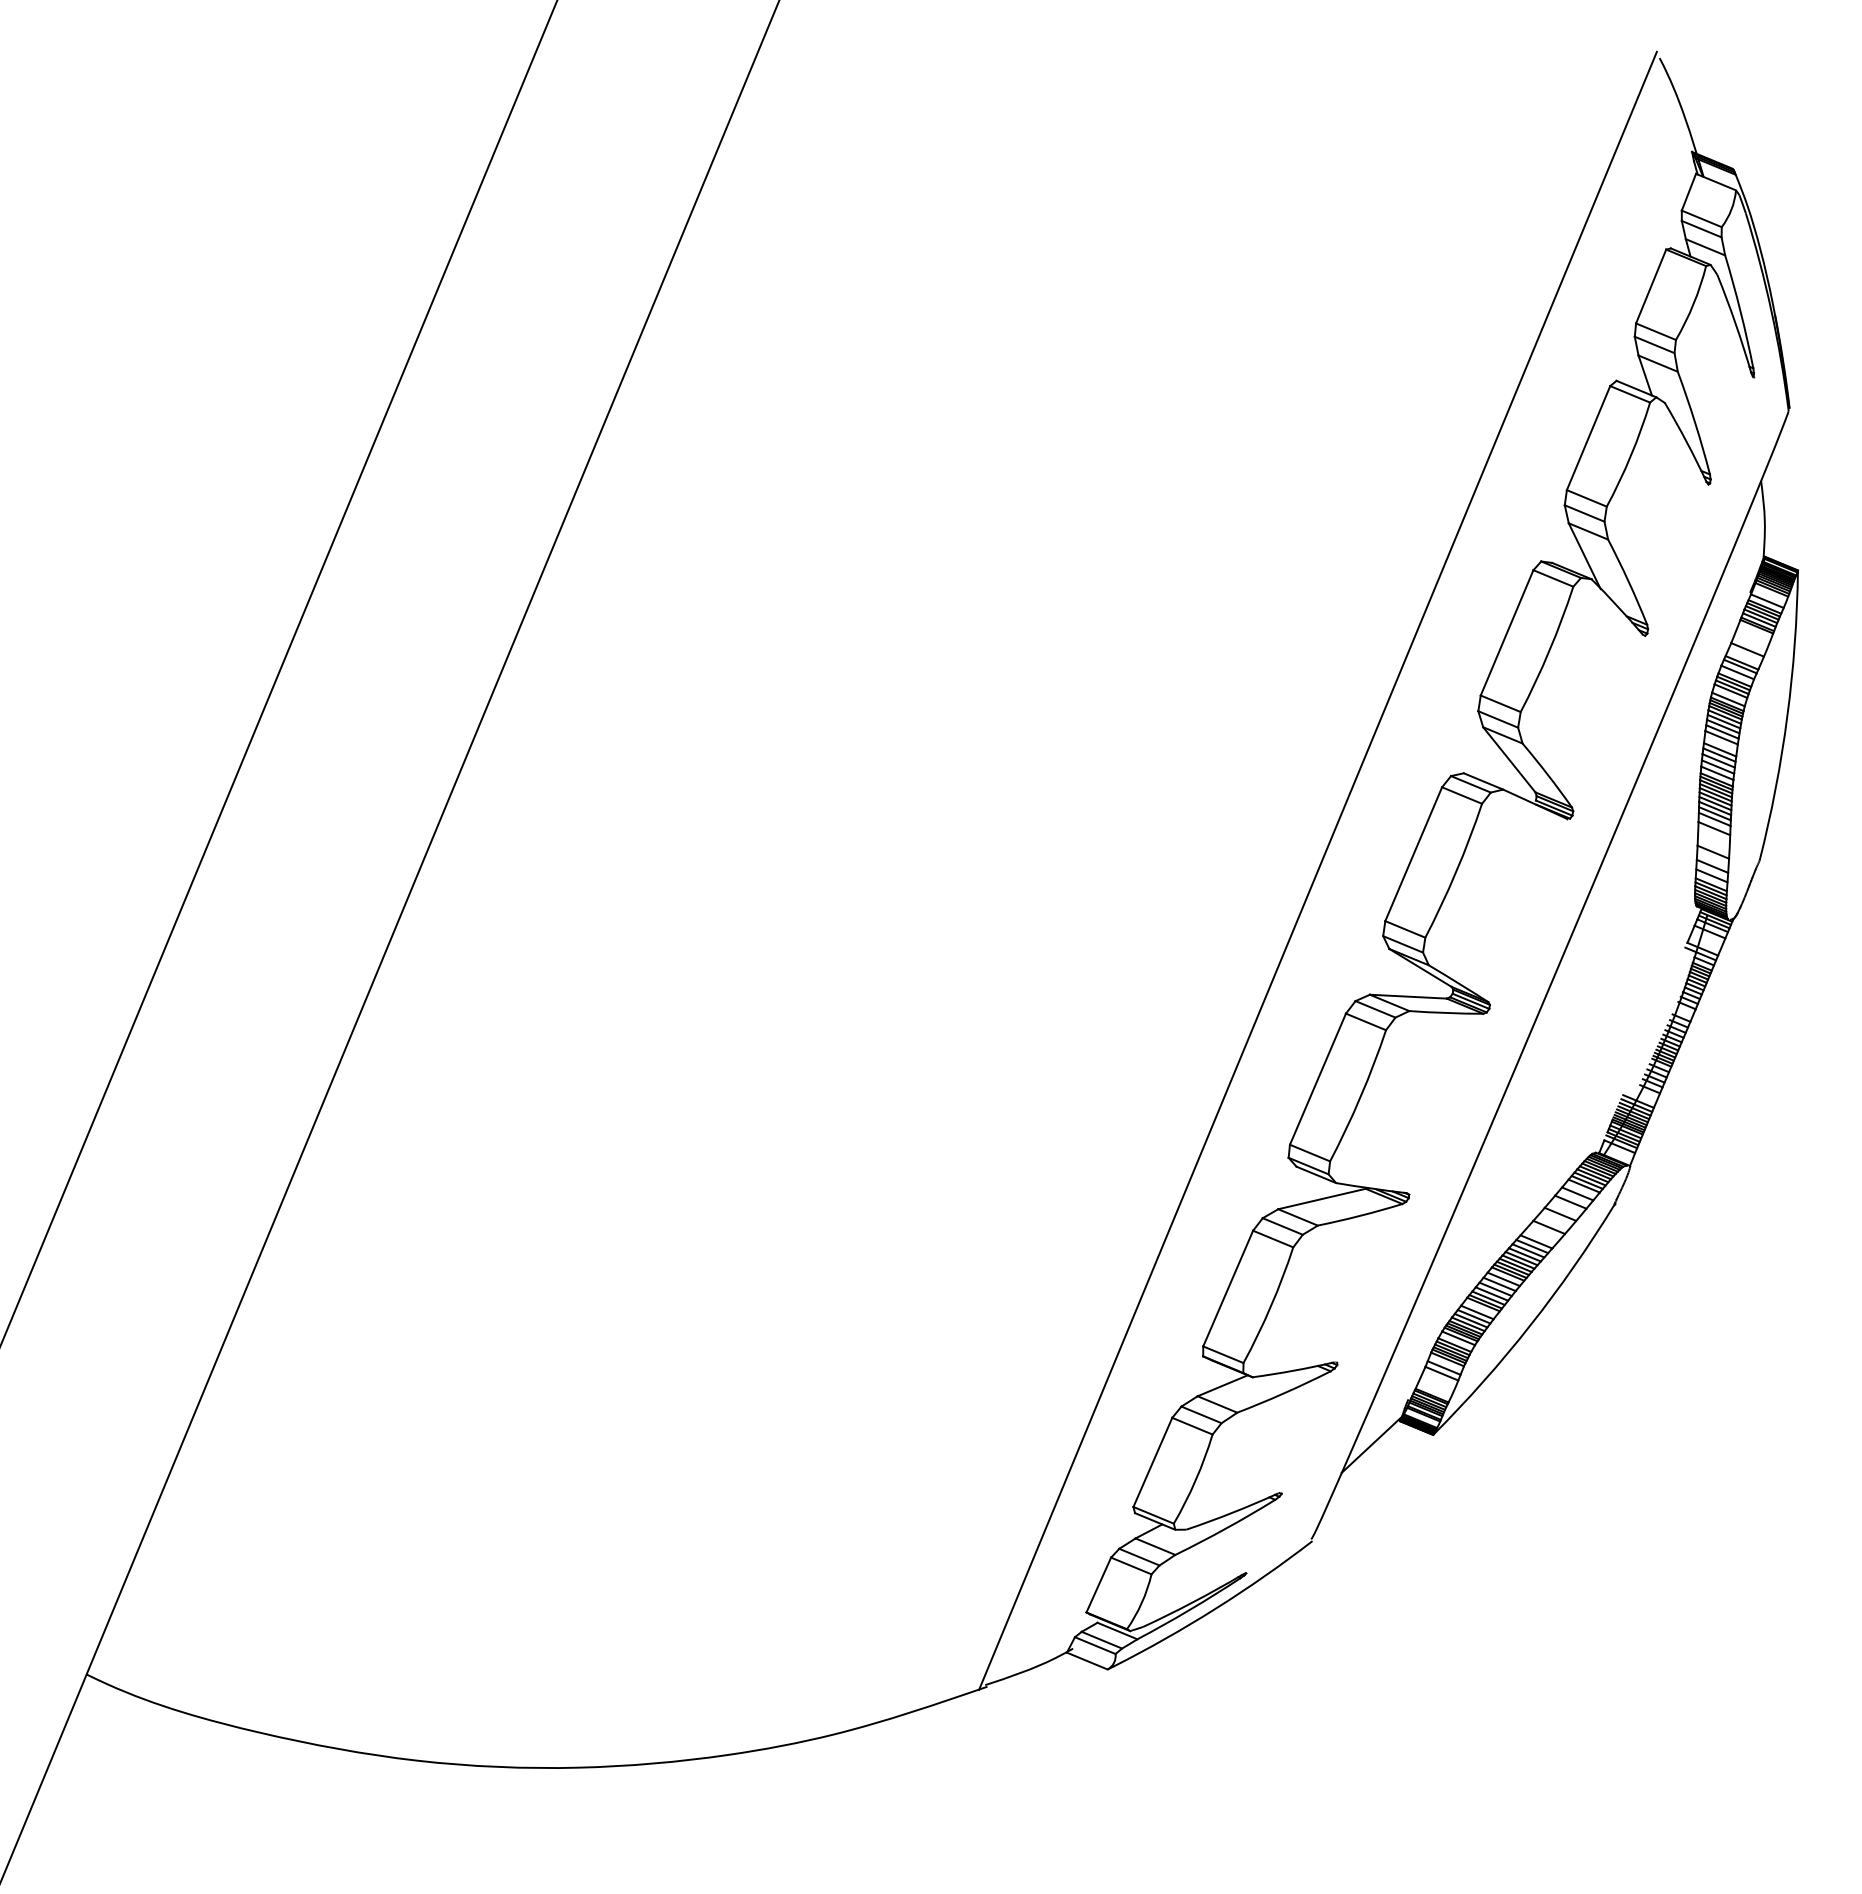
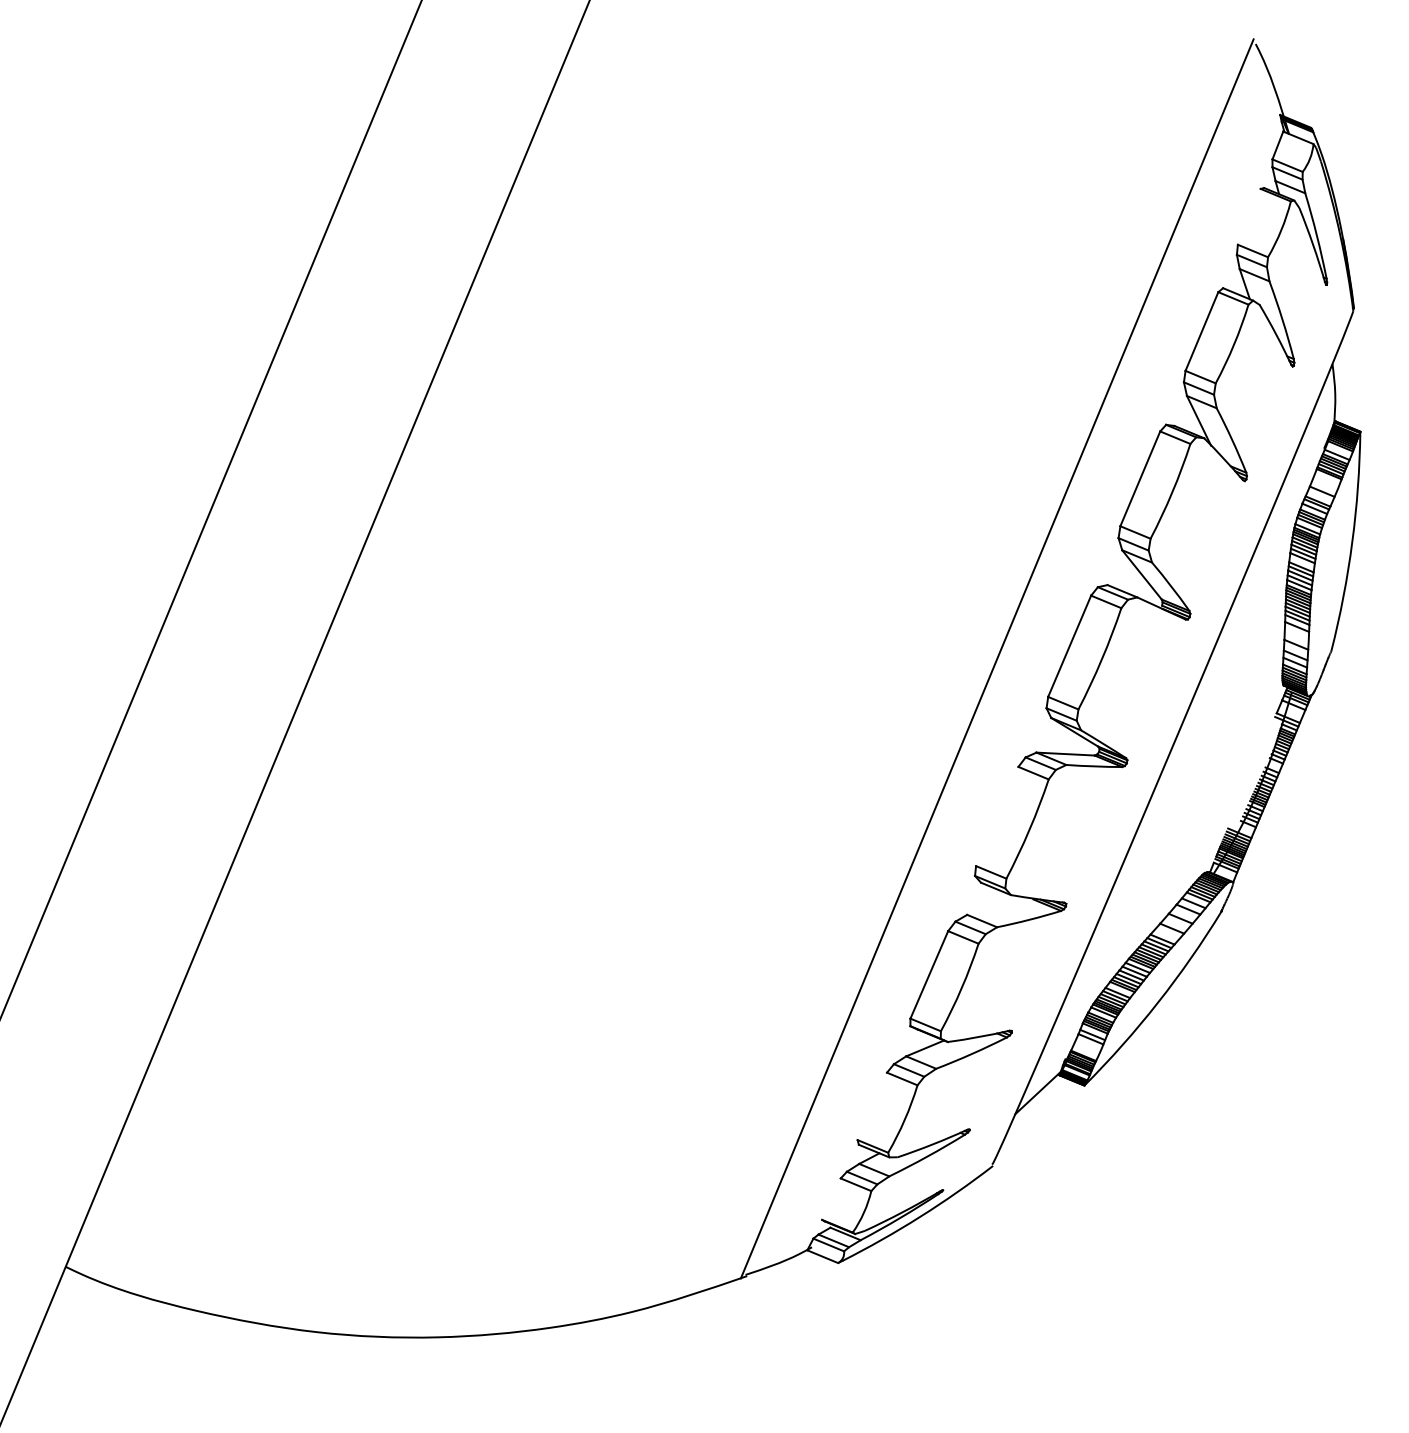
line: (1651, 286) -> (1249, 216), removed
line: (1317, 1078) -> (996, 815), removed
line: (1321, 1198) -> (999, 906), removed
line: (1152, 1461) -> (872, 1105), removed
line: (1098, 1584) -> (831, 1198), removed

